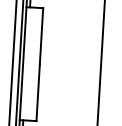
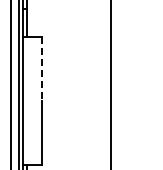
line: (41, 37) -> (41, 69), solid -> dashed

